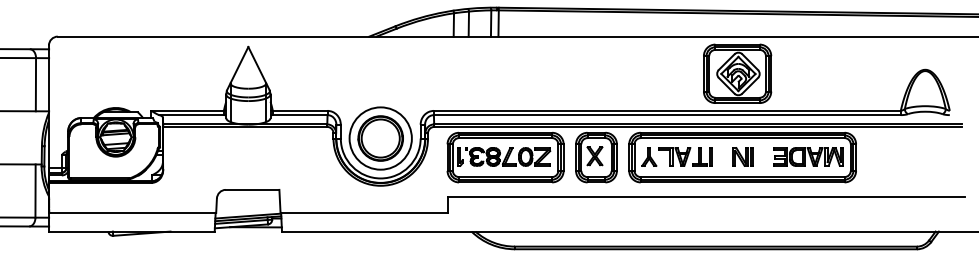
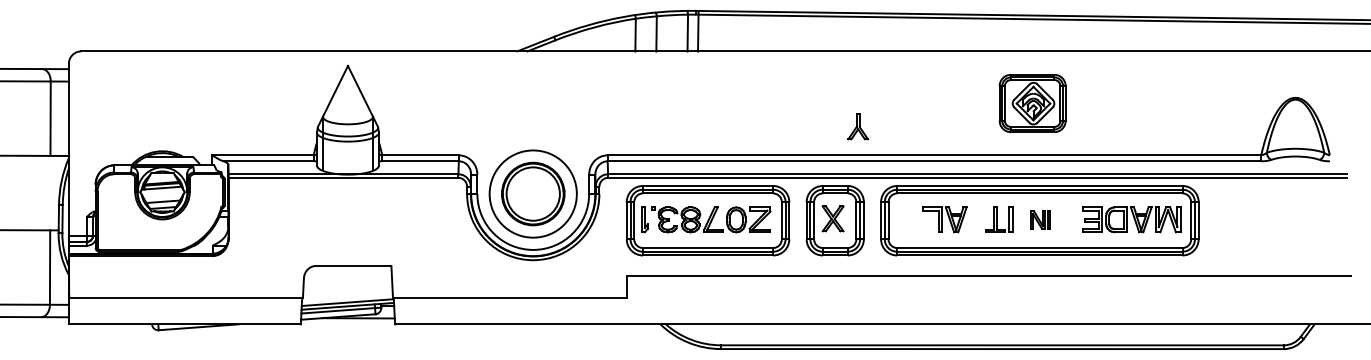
part: (737, 73) -> (1032, 103), size x0.7
part: (649, 156) -> (858, 126), moved
part: (703, 156) -> (999, 219), moved
part: (743, 156) -> (1040, 219), size x0.7

